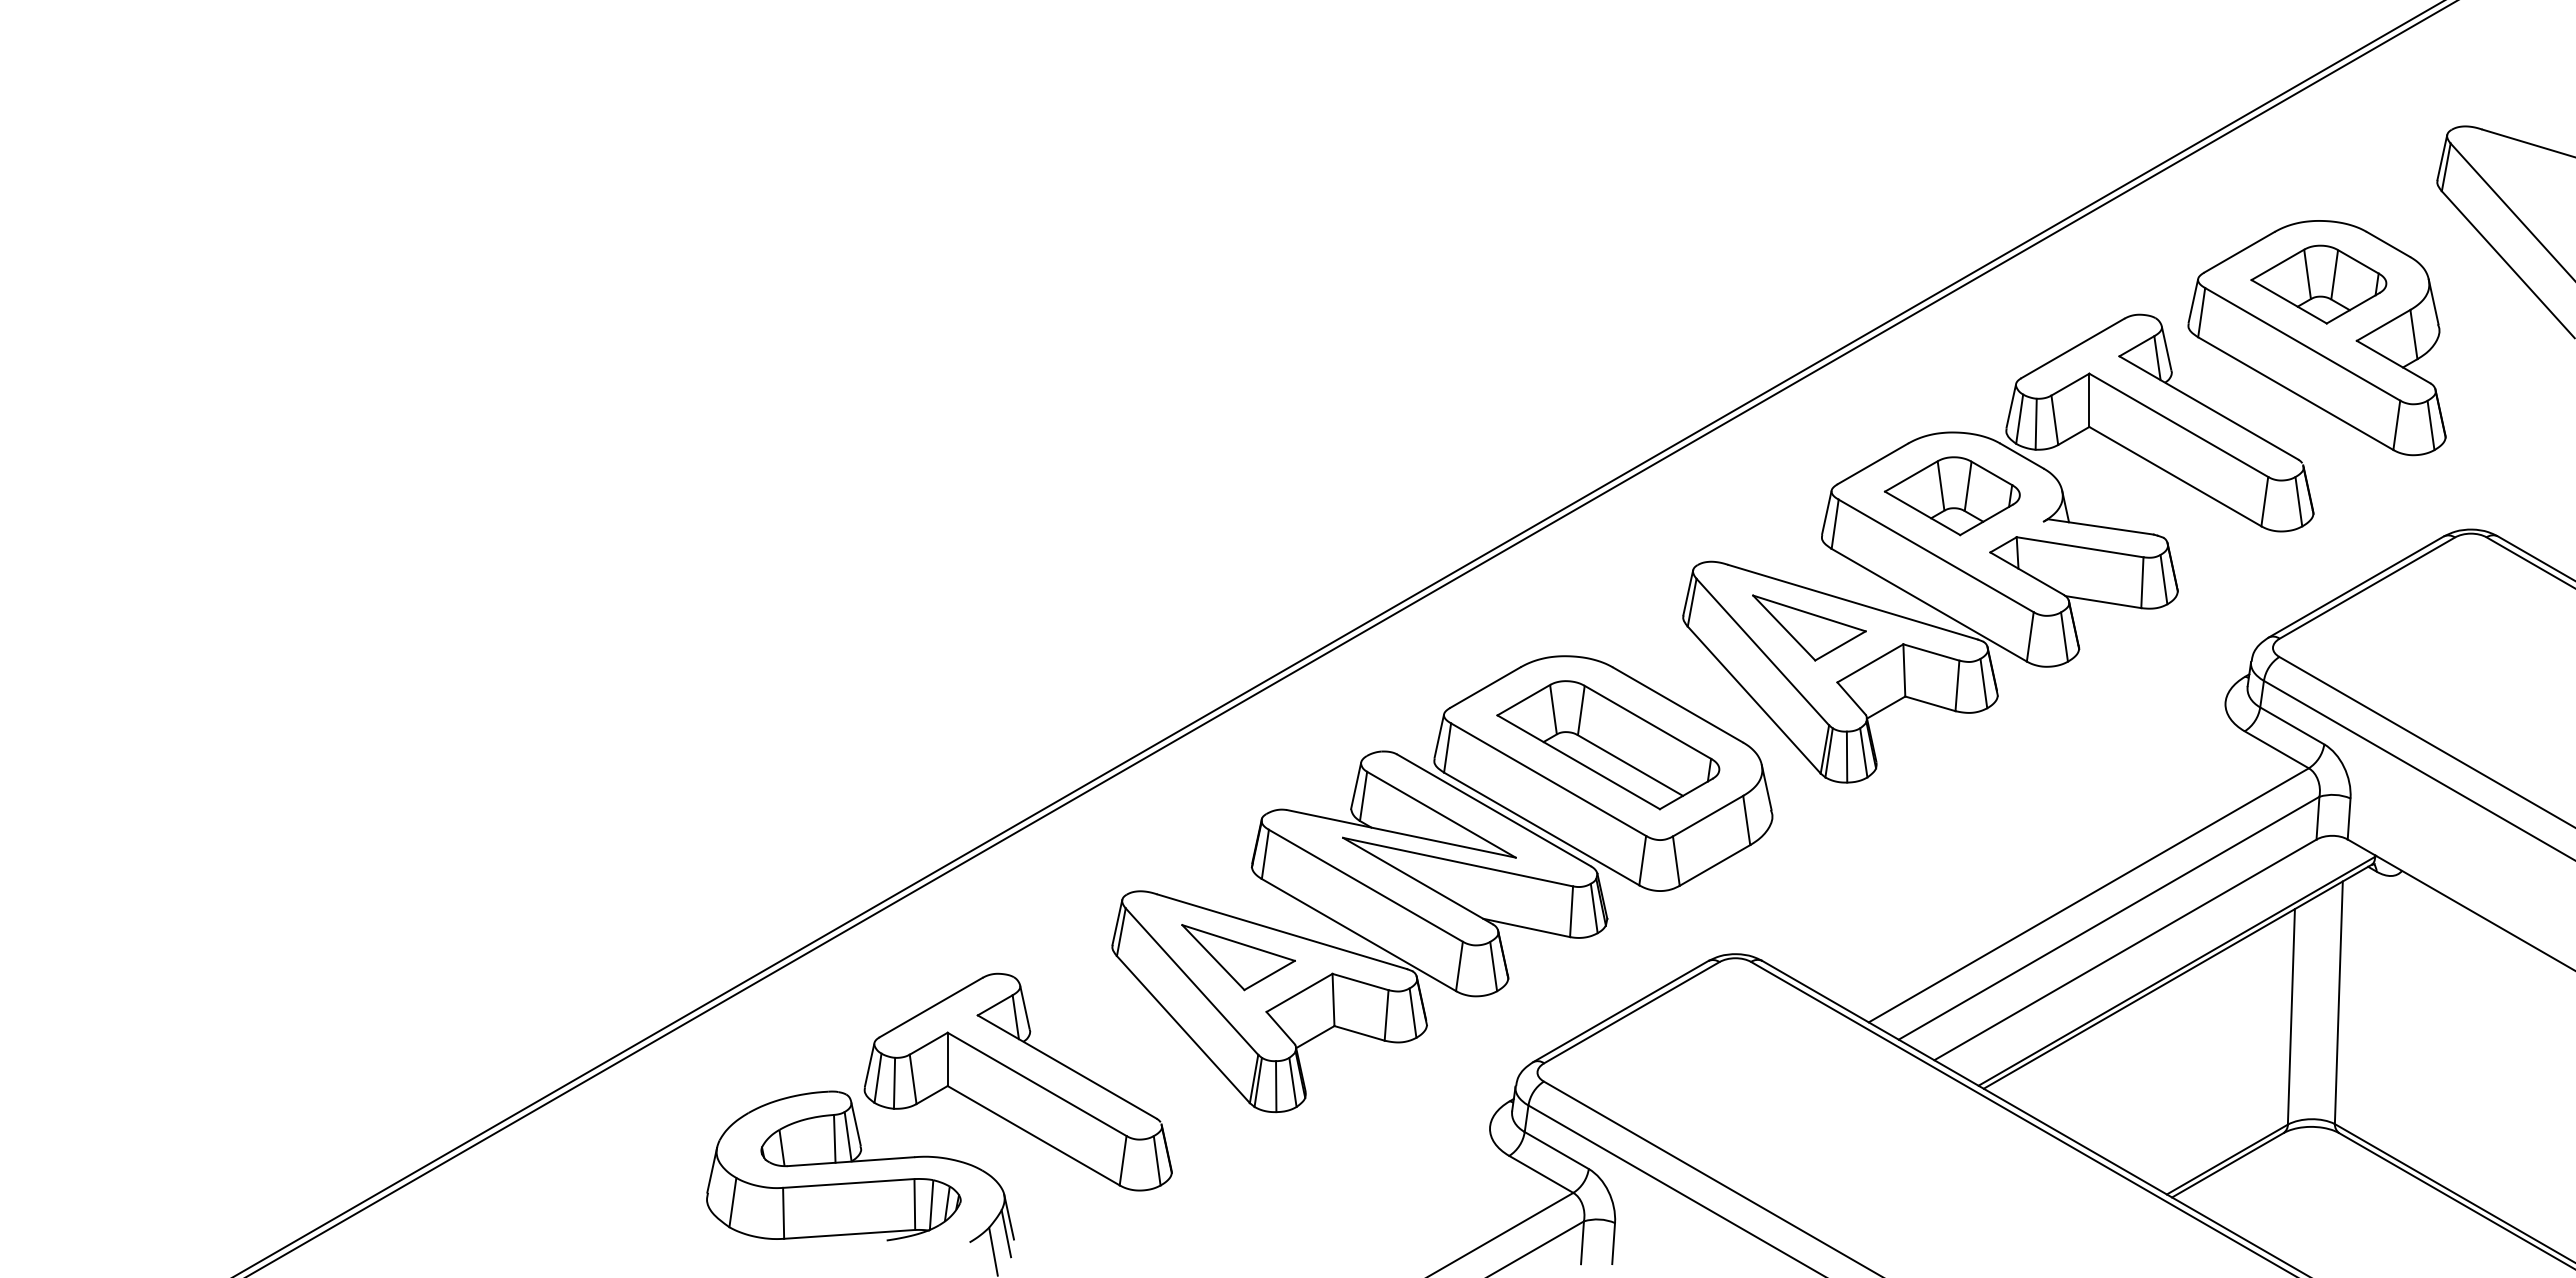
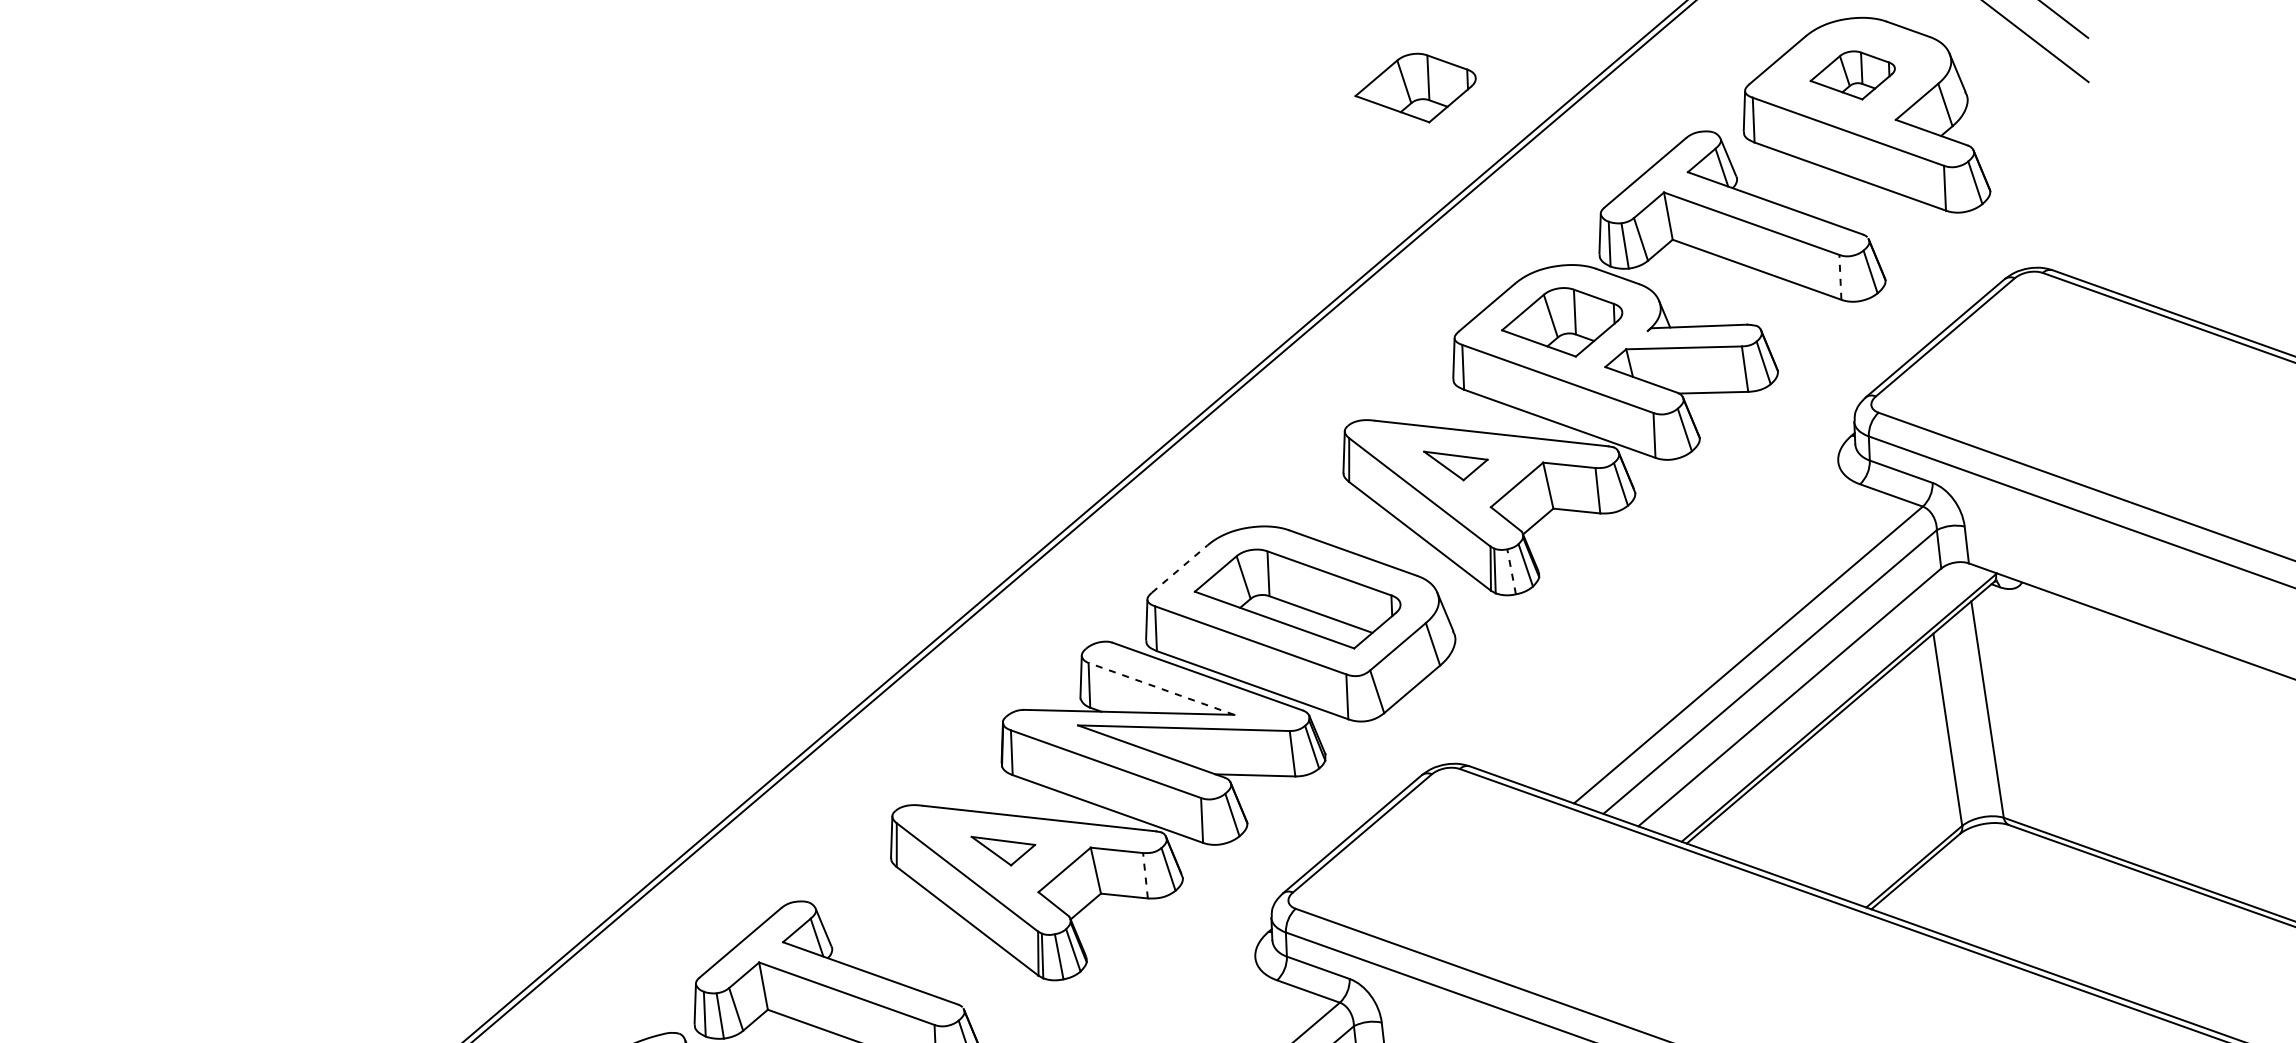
part: (1838, 211) -> (1415, 89), added
part: (2318, 284) -> (1852, 76), size x0.7
line: (2264, 501) -> (1840, 277), solid -> dashed
part: (1809, 627) -> (1457, 463), size x0.6
line: (1485, 687) -> (1179, 568), solid -> dashed
line: (1847, 756) -> (1511, 571), solid -> dashed
line: (1441, 814) -> (1161, 688), solid -> dashed
part: (1238, 957) -> (1004, 848), size x0.6
line: (1386, 1014) -> (1145, 874), solid -> dashed

